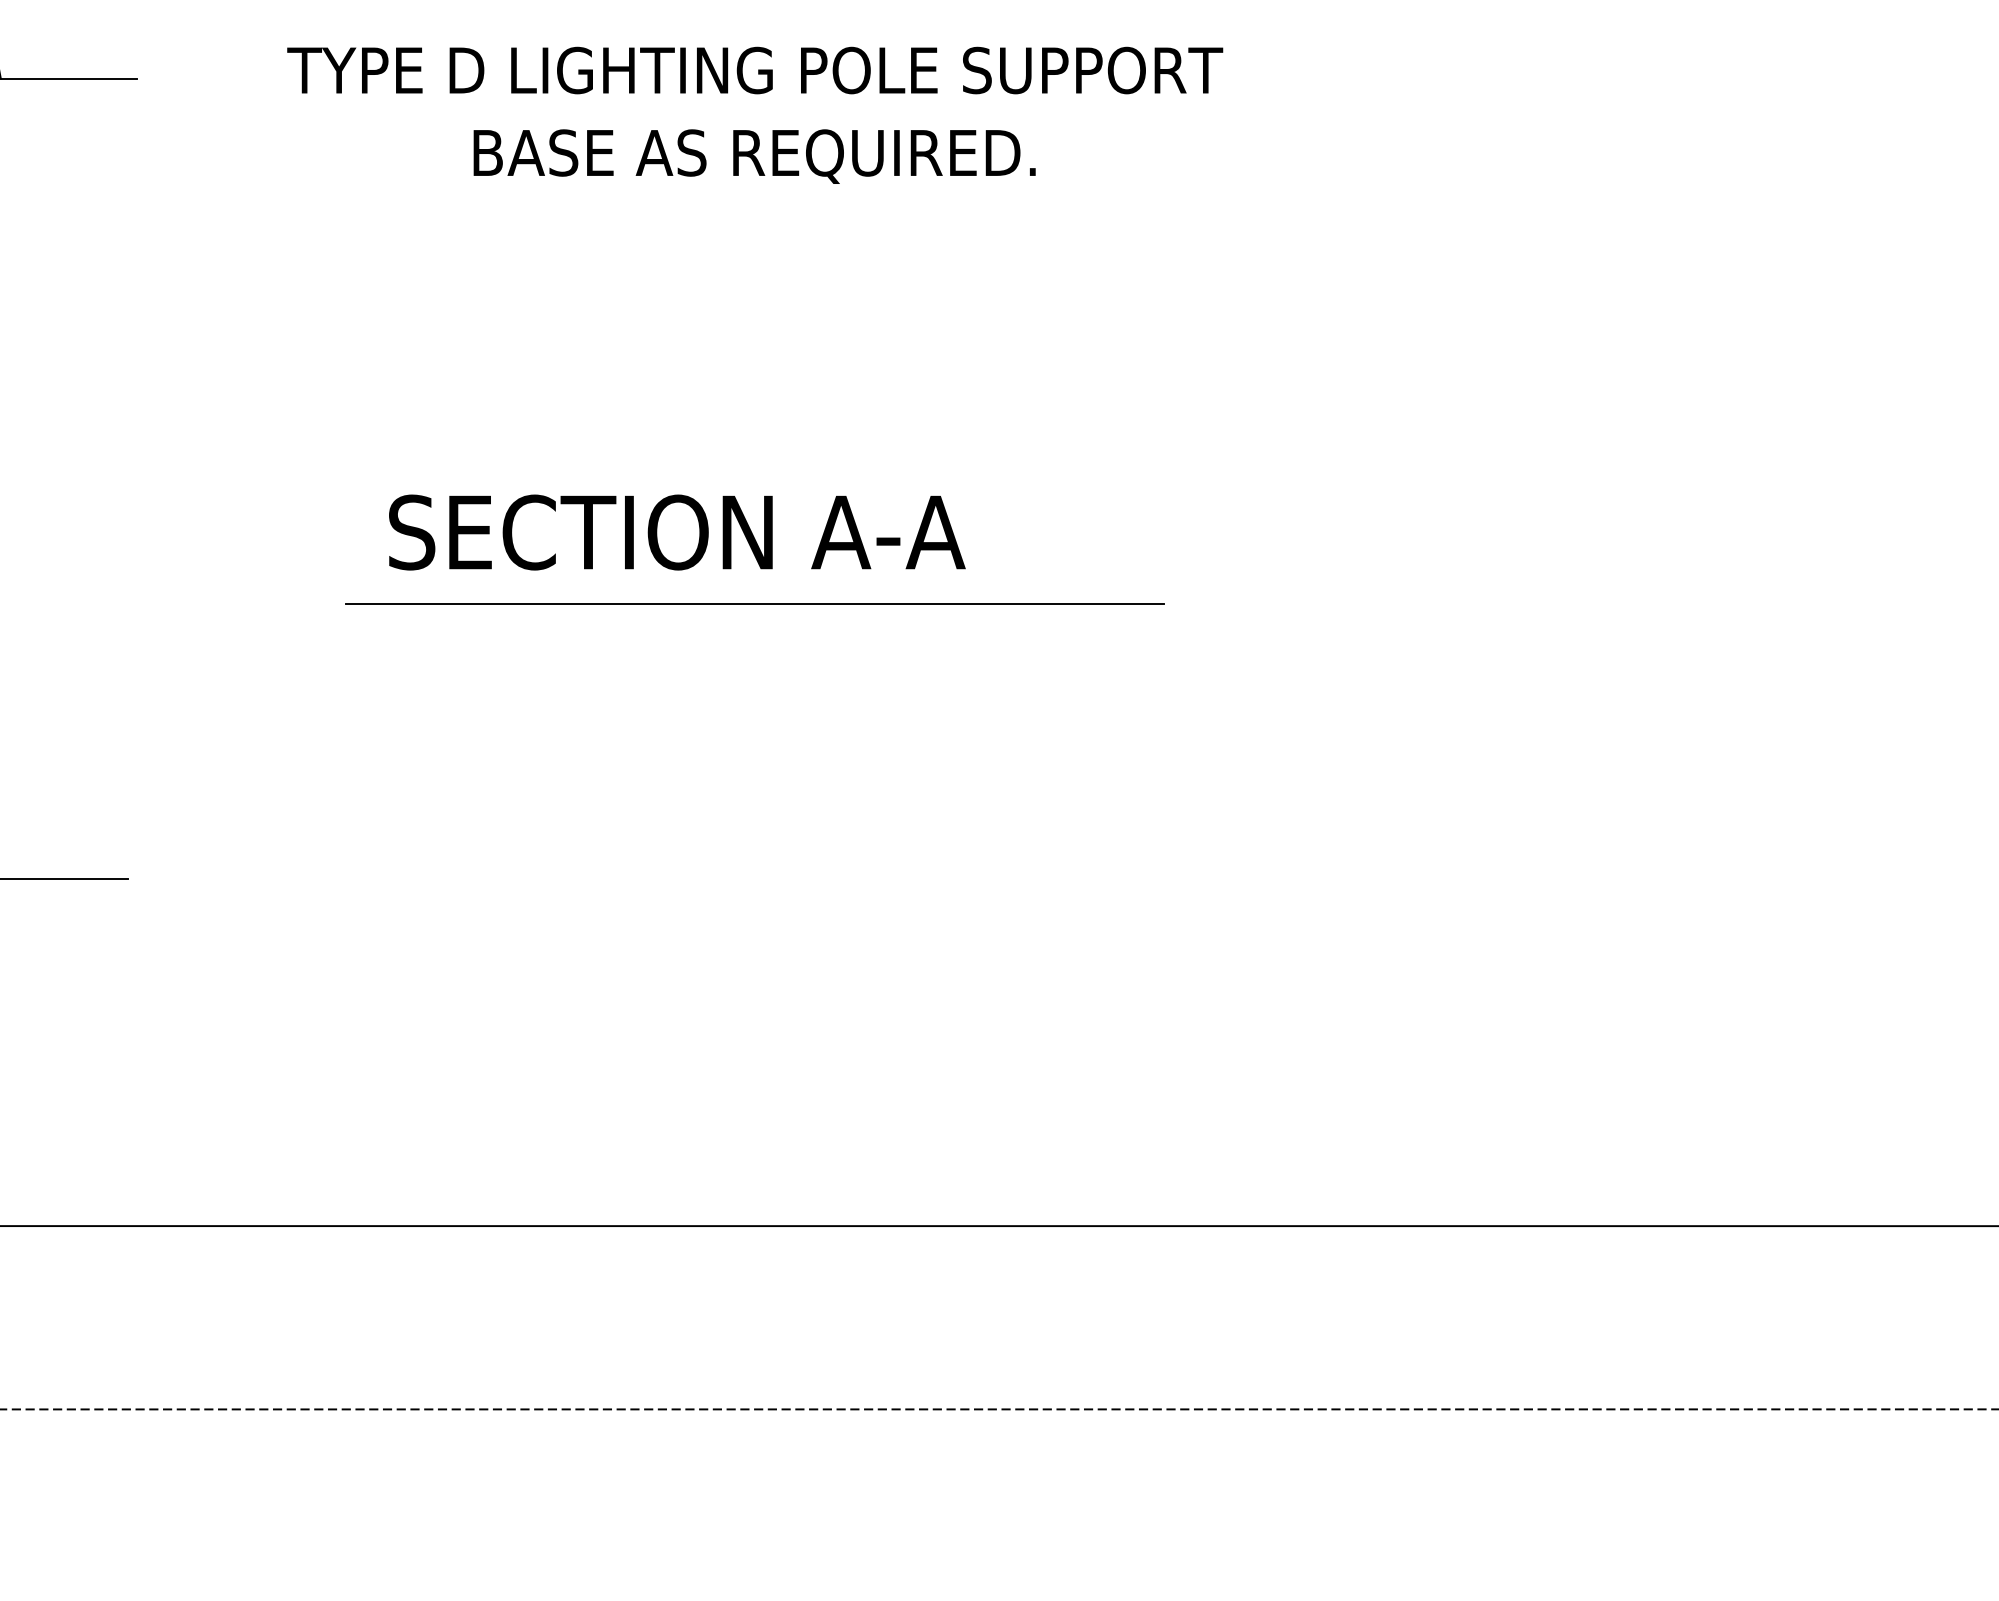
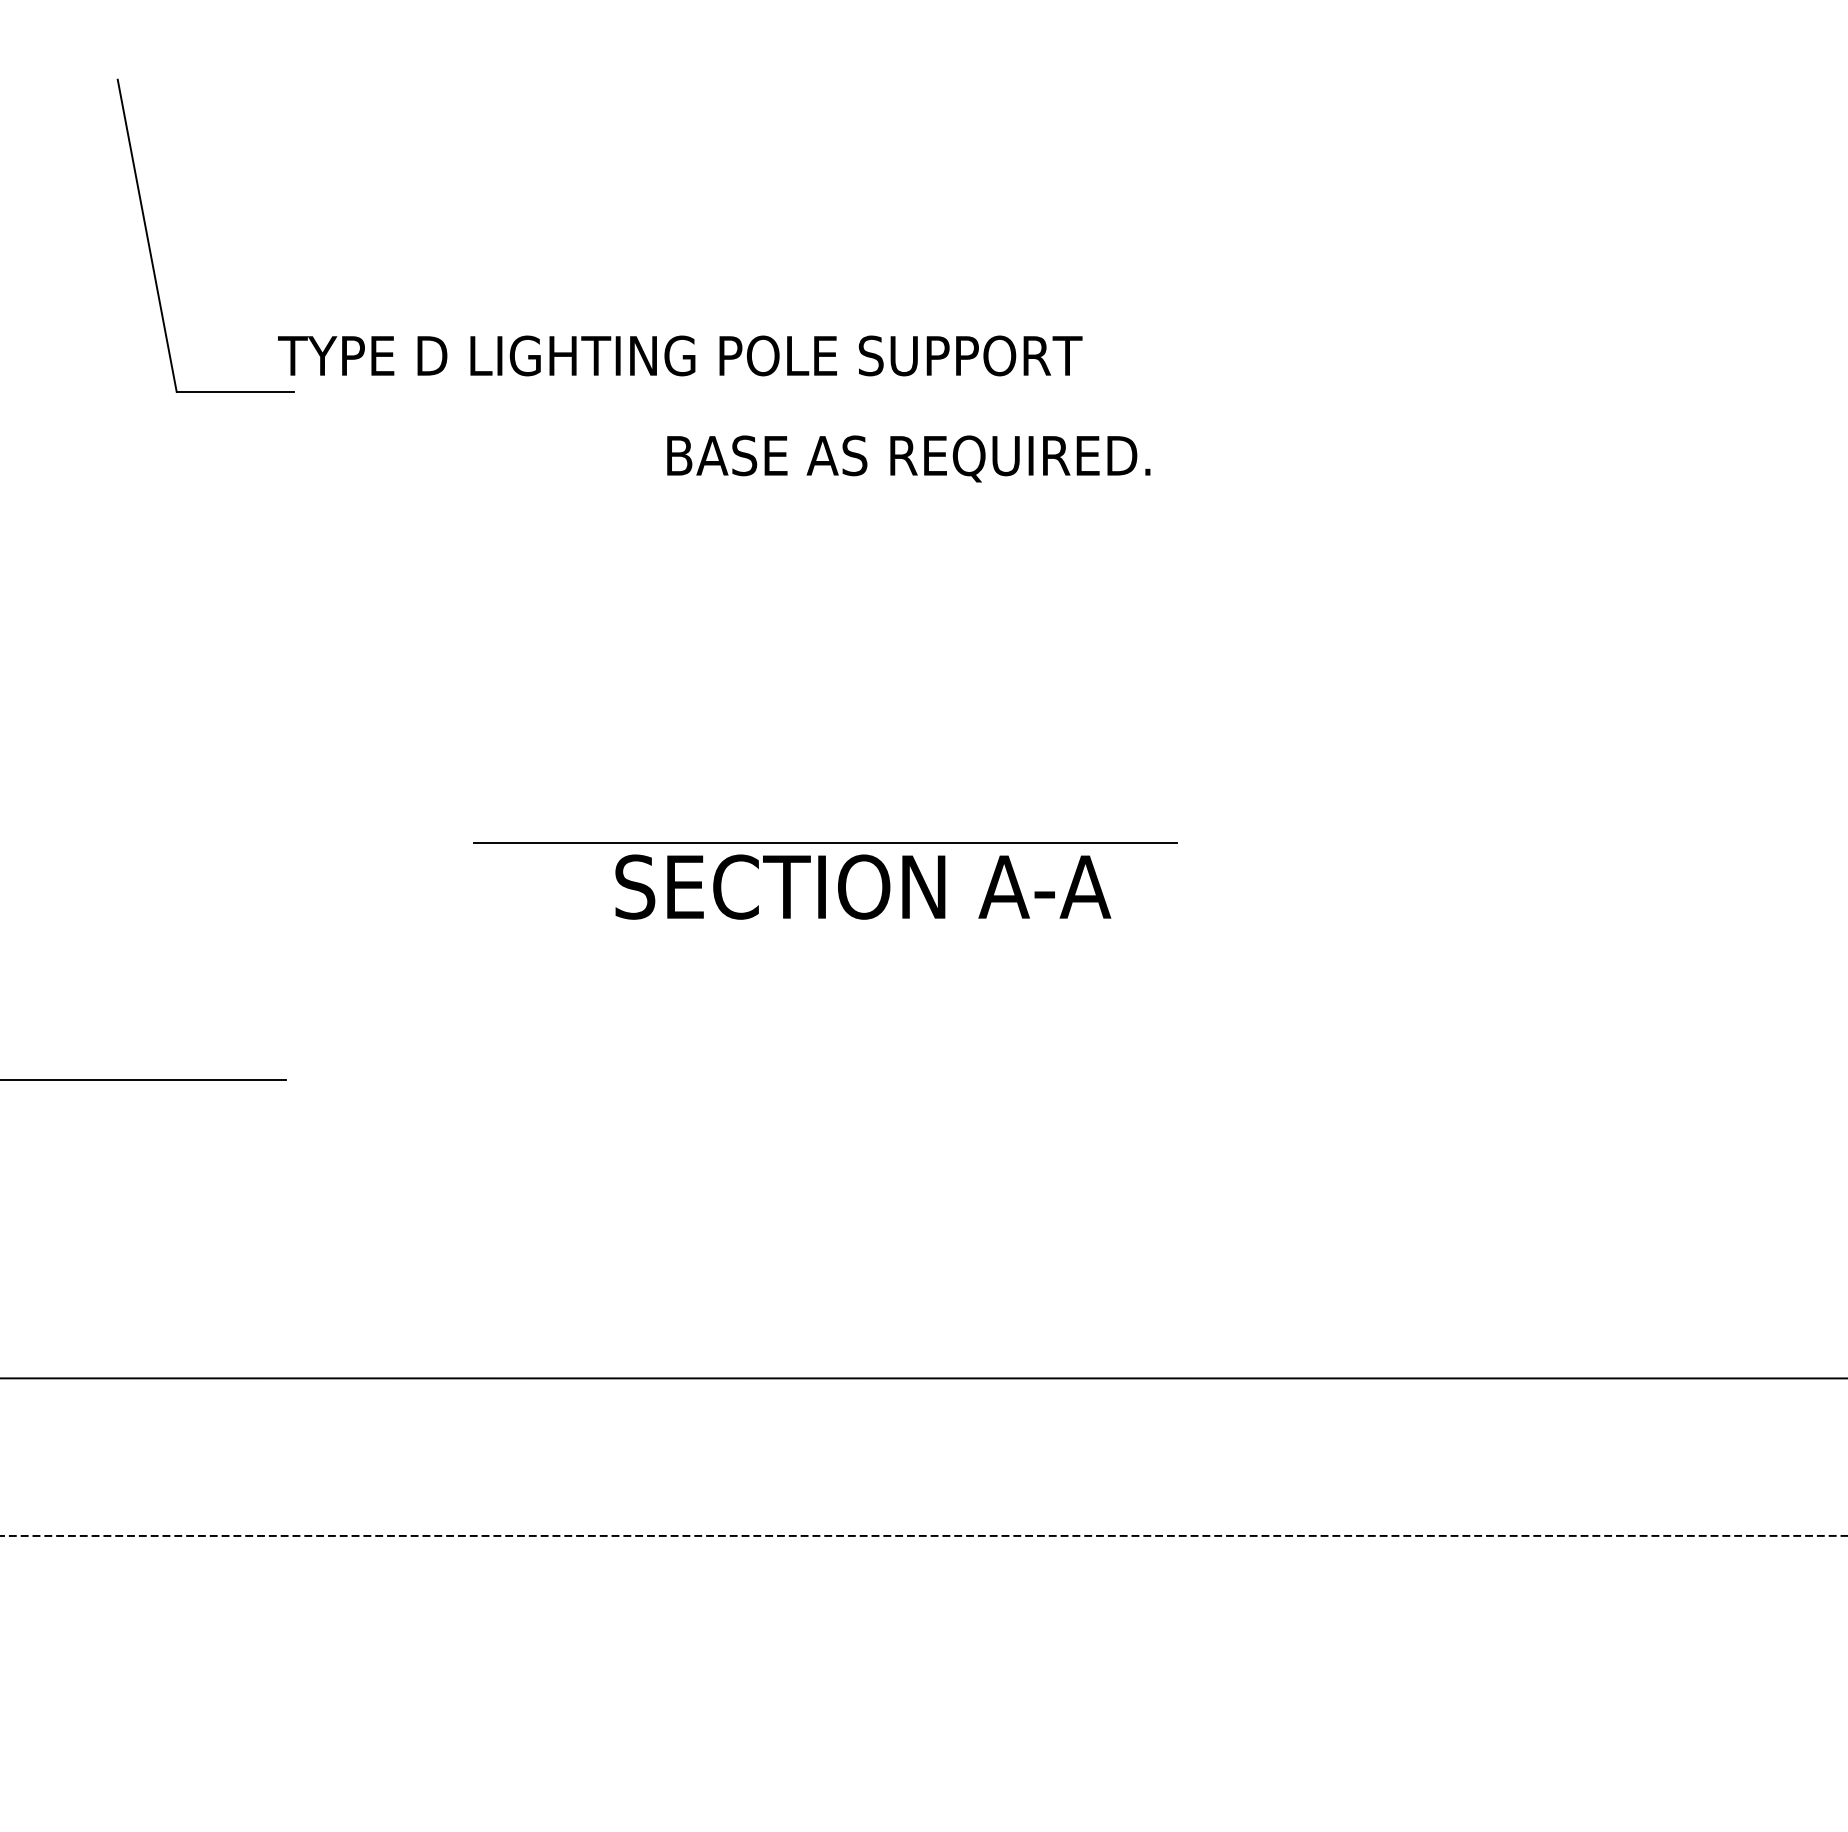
text: (755, 70) -> (680, 355), moved
text: (754, 156) -> (908, 458), moved
text: (677, 531) -> (863, 886), moved

